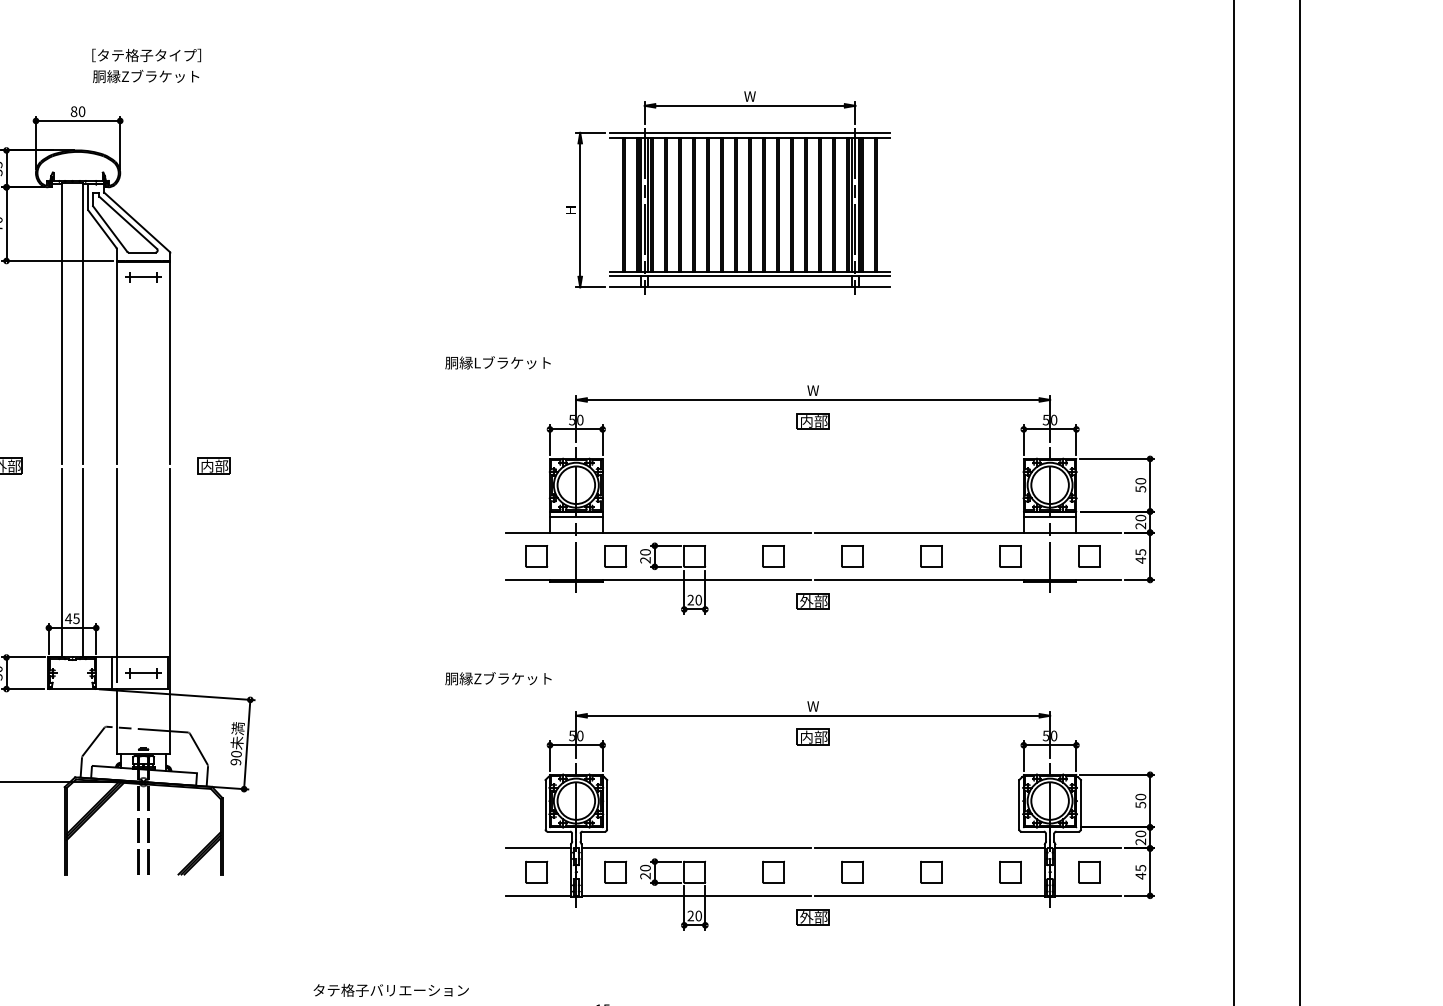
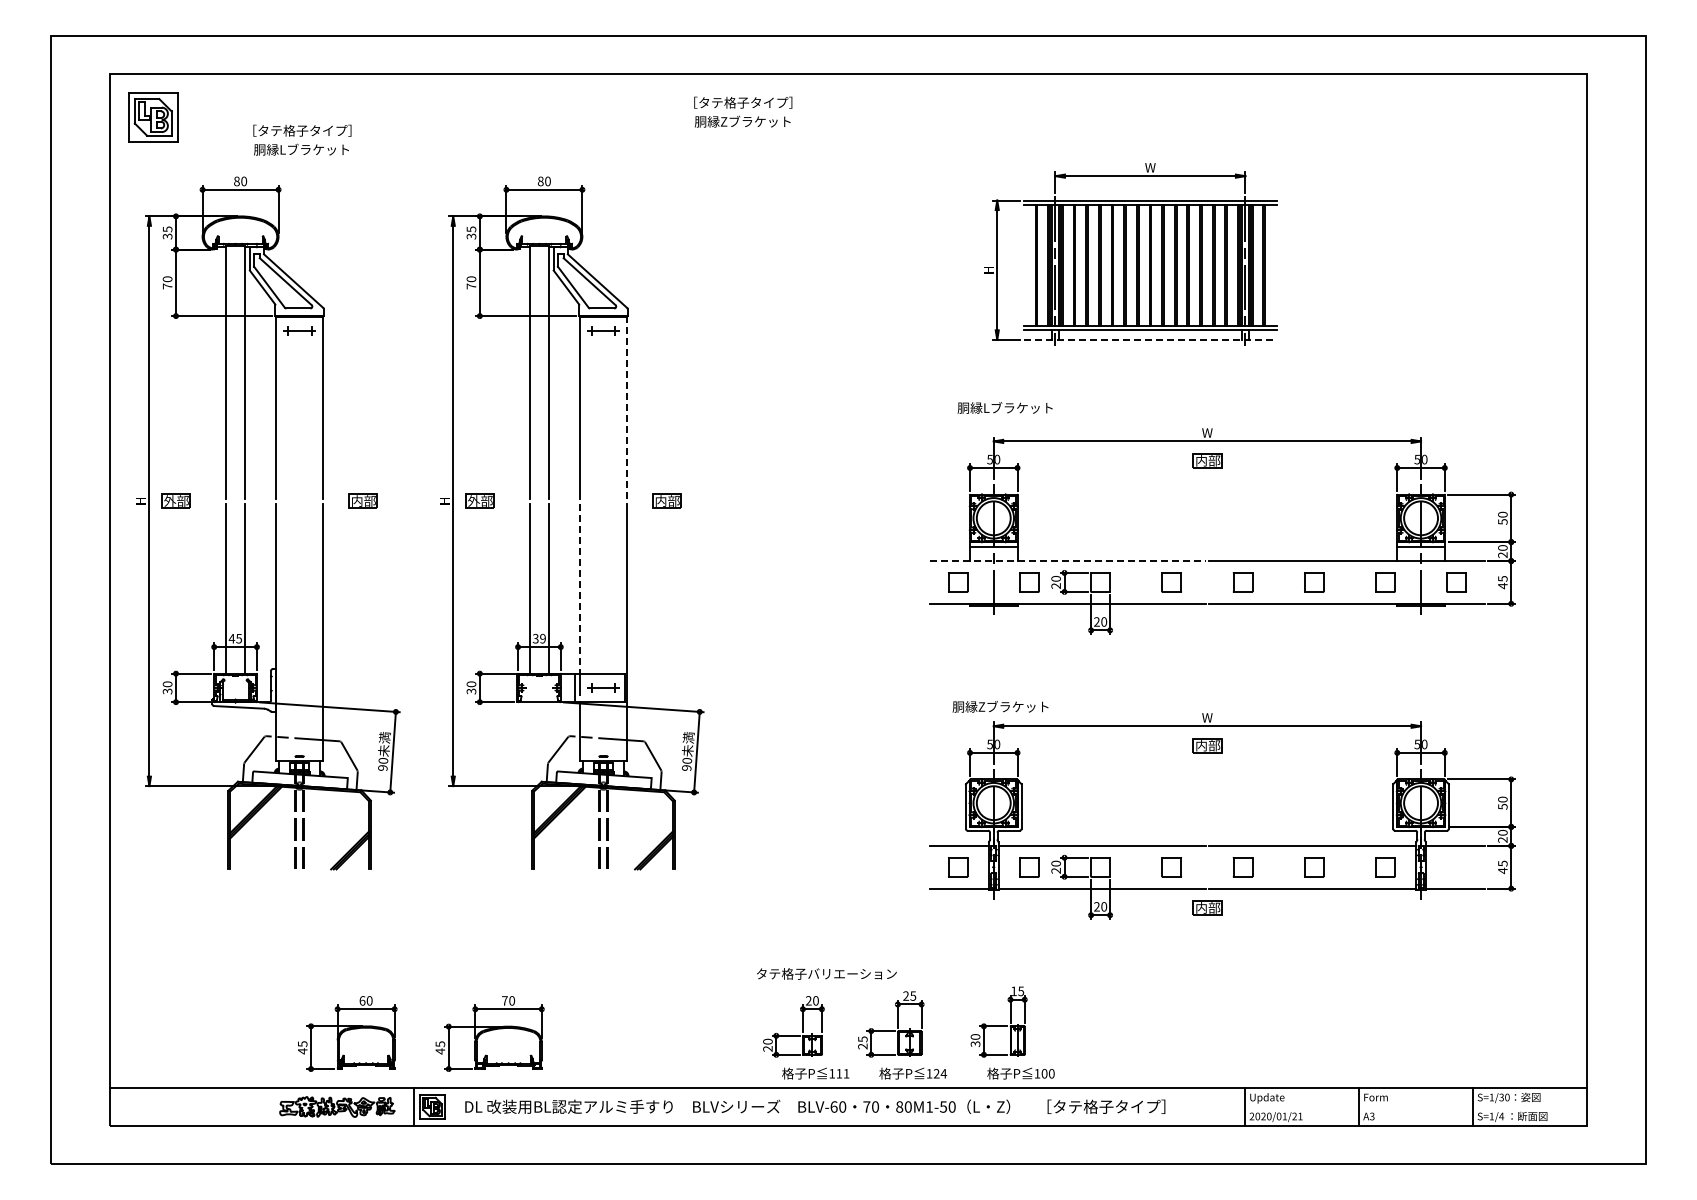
text: (146, 65) -> (743, 111), moved
line: (750, 286) -> (1150, 339), solid -> dashed
line: (170, 362) -> (627, 407), solid -> dashed
text: (497, 362) -> (1004, 407), moved
line: (658, 533) -> (1067, 561), solid -> dashed
line: (117, 564) -> (579, 589), solid -> dashed
part: (813, 600) -> (1207, 622), removed
text: (71, 618) -> (538, 638), 45 -> 39
text: (498, 678) -> (1000, 706), moved
part: (1089, 872) -> (1456, 867), removed
text: (806, 916) -> (1201, 907), 外部 -> 内部

